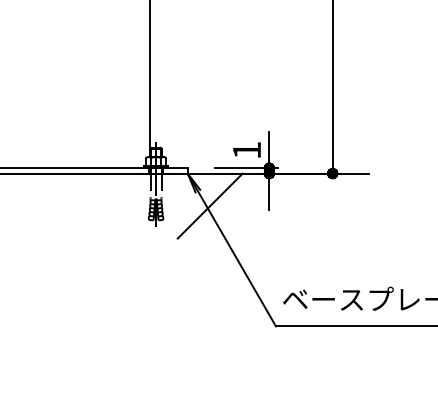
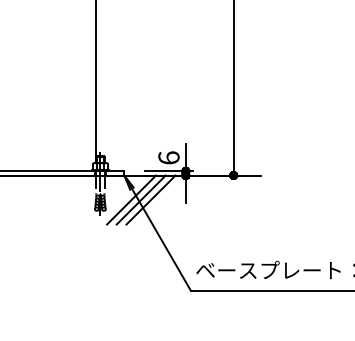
text: (246, 149) -> (168, 157), 1 -> 6
line: (197, 205) -> (131, 199), added
line: (222, 205) -> (150, 199), added

